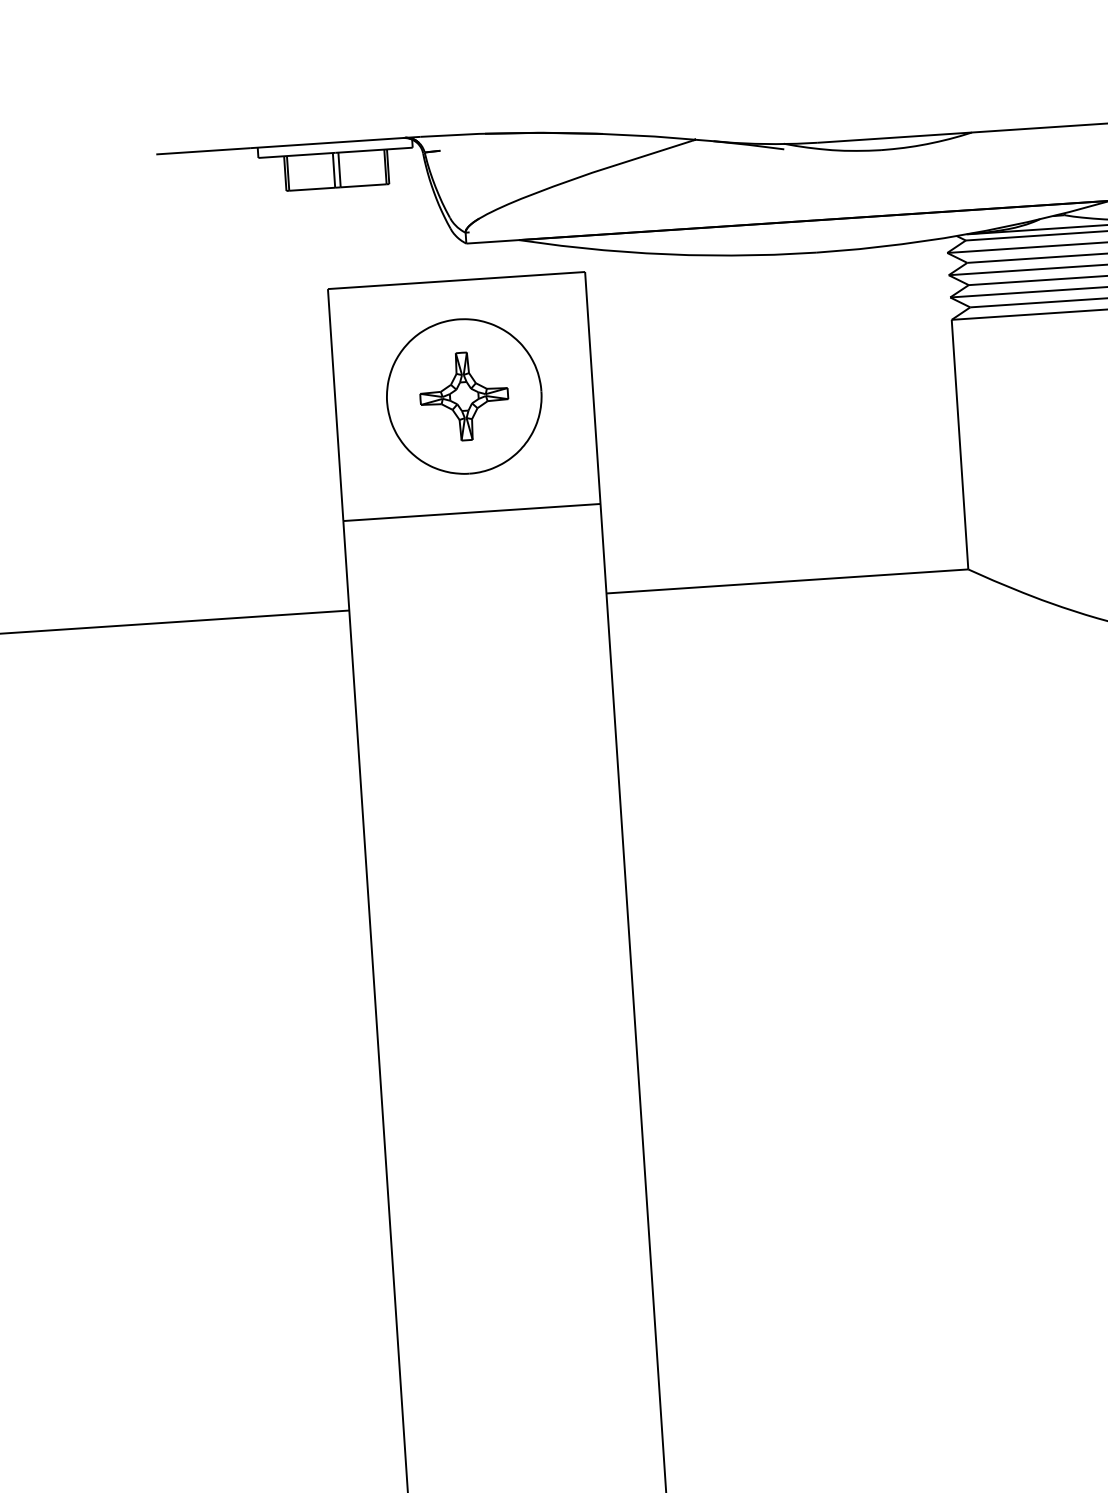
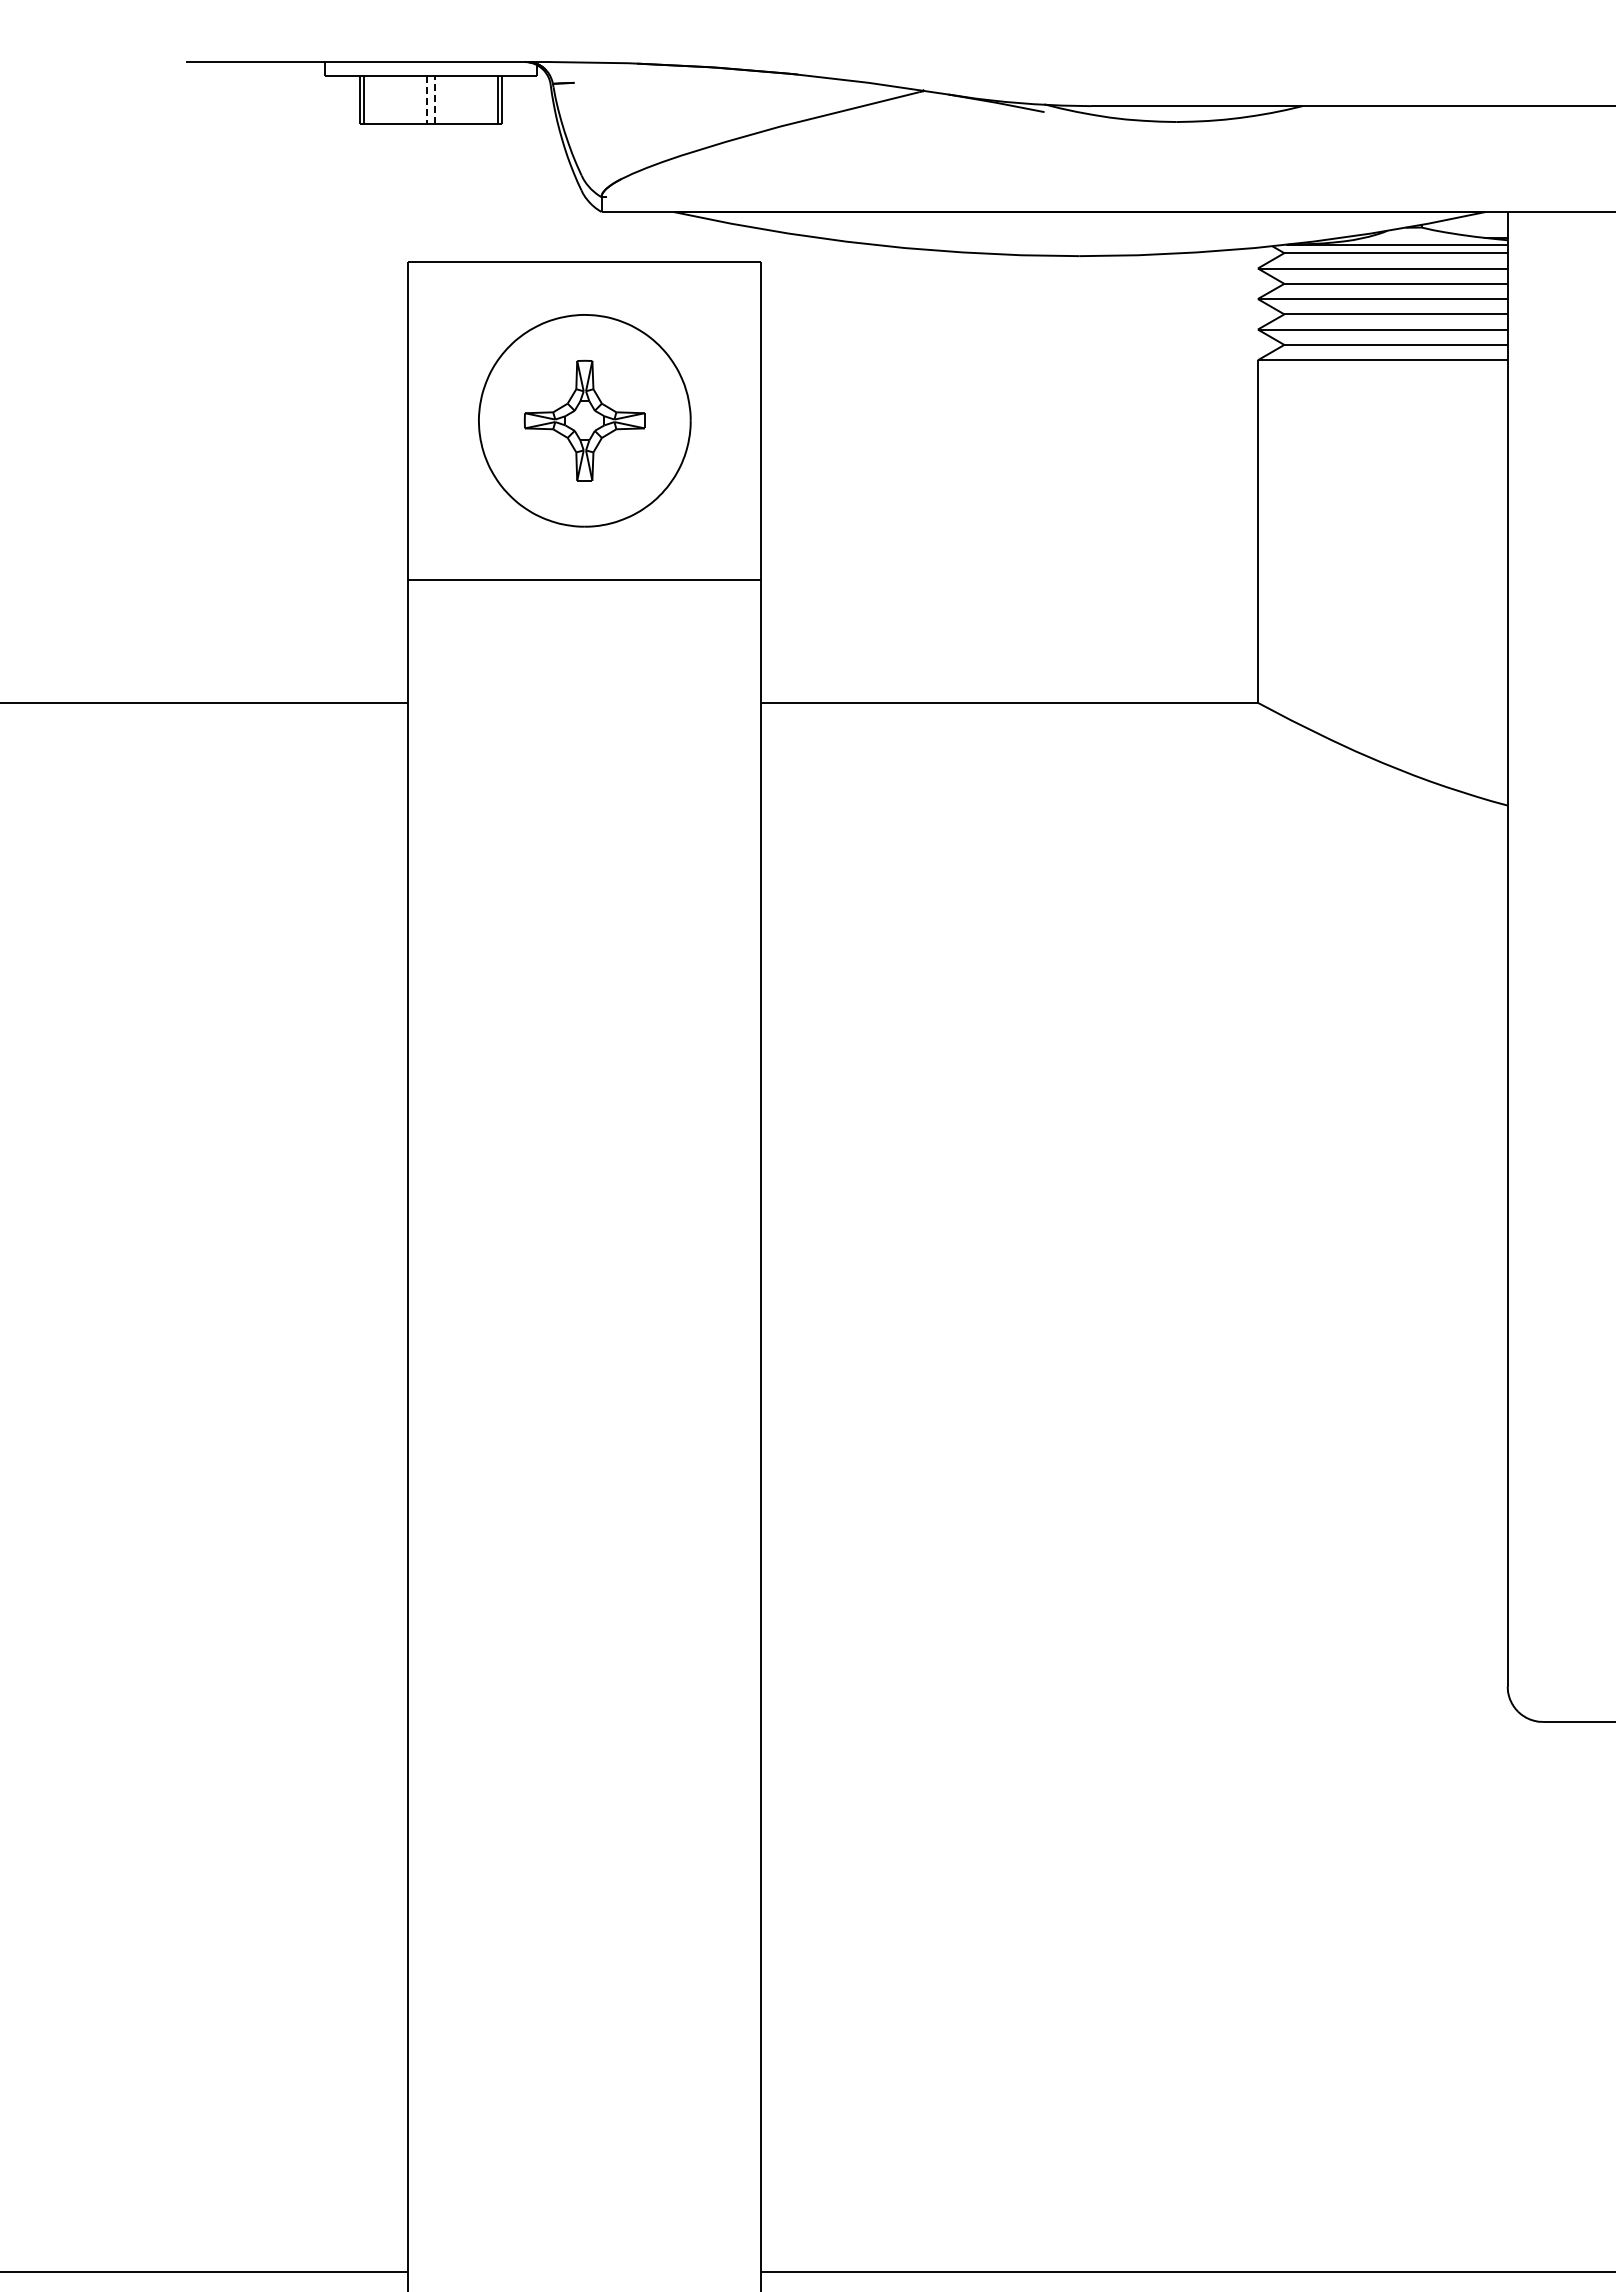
line: (339, 169) -> (434, 99), solid -> dashed
line: (334, 170) -> (427, 99), solid -> dashed

